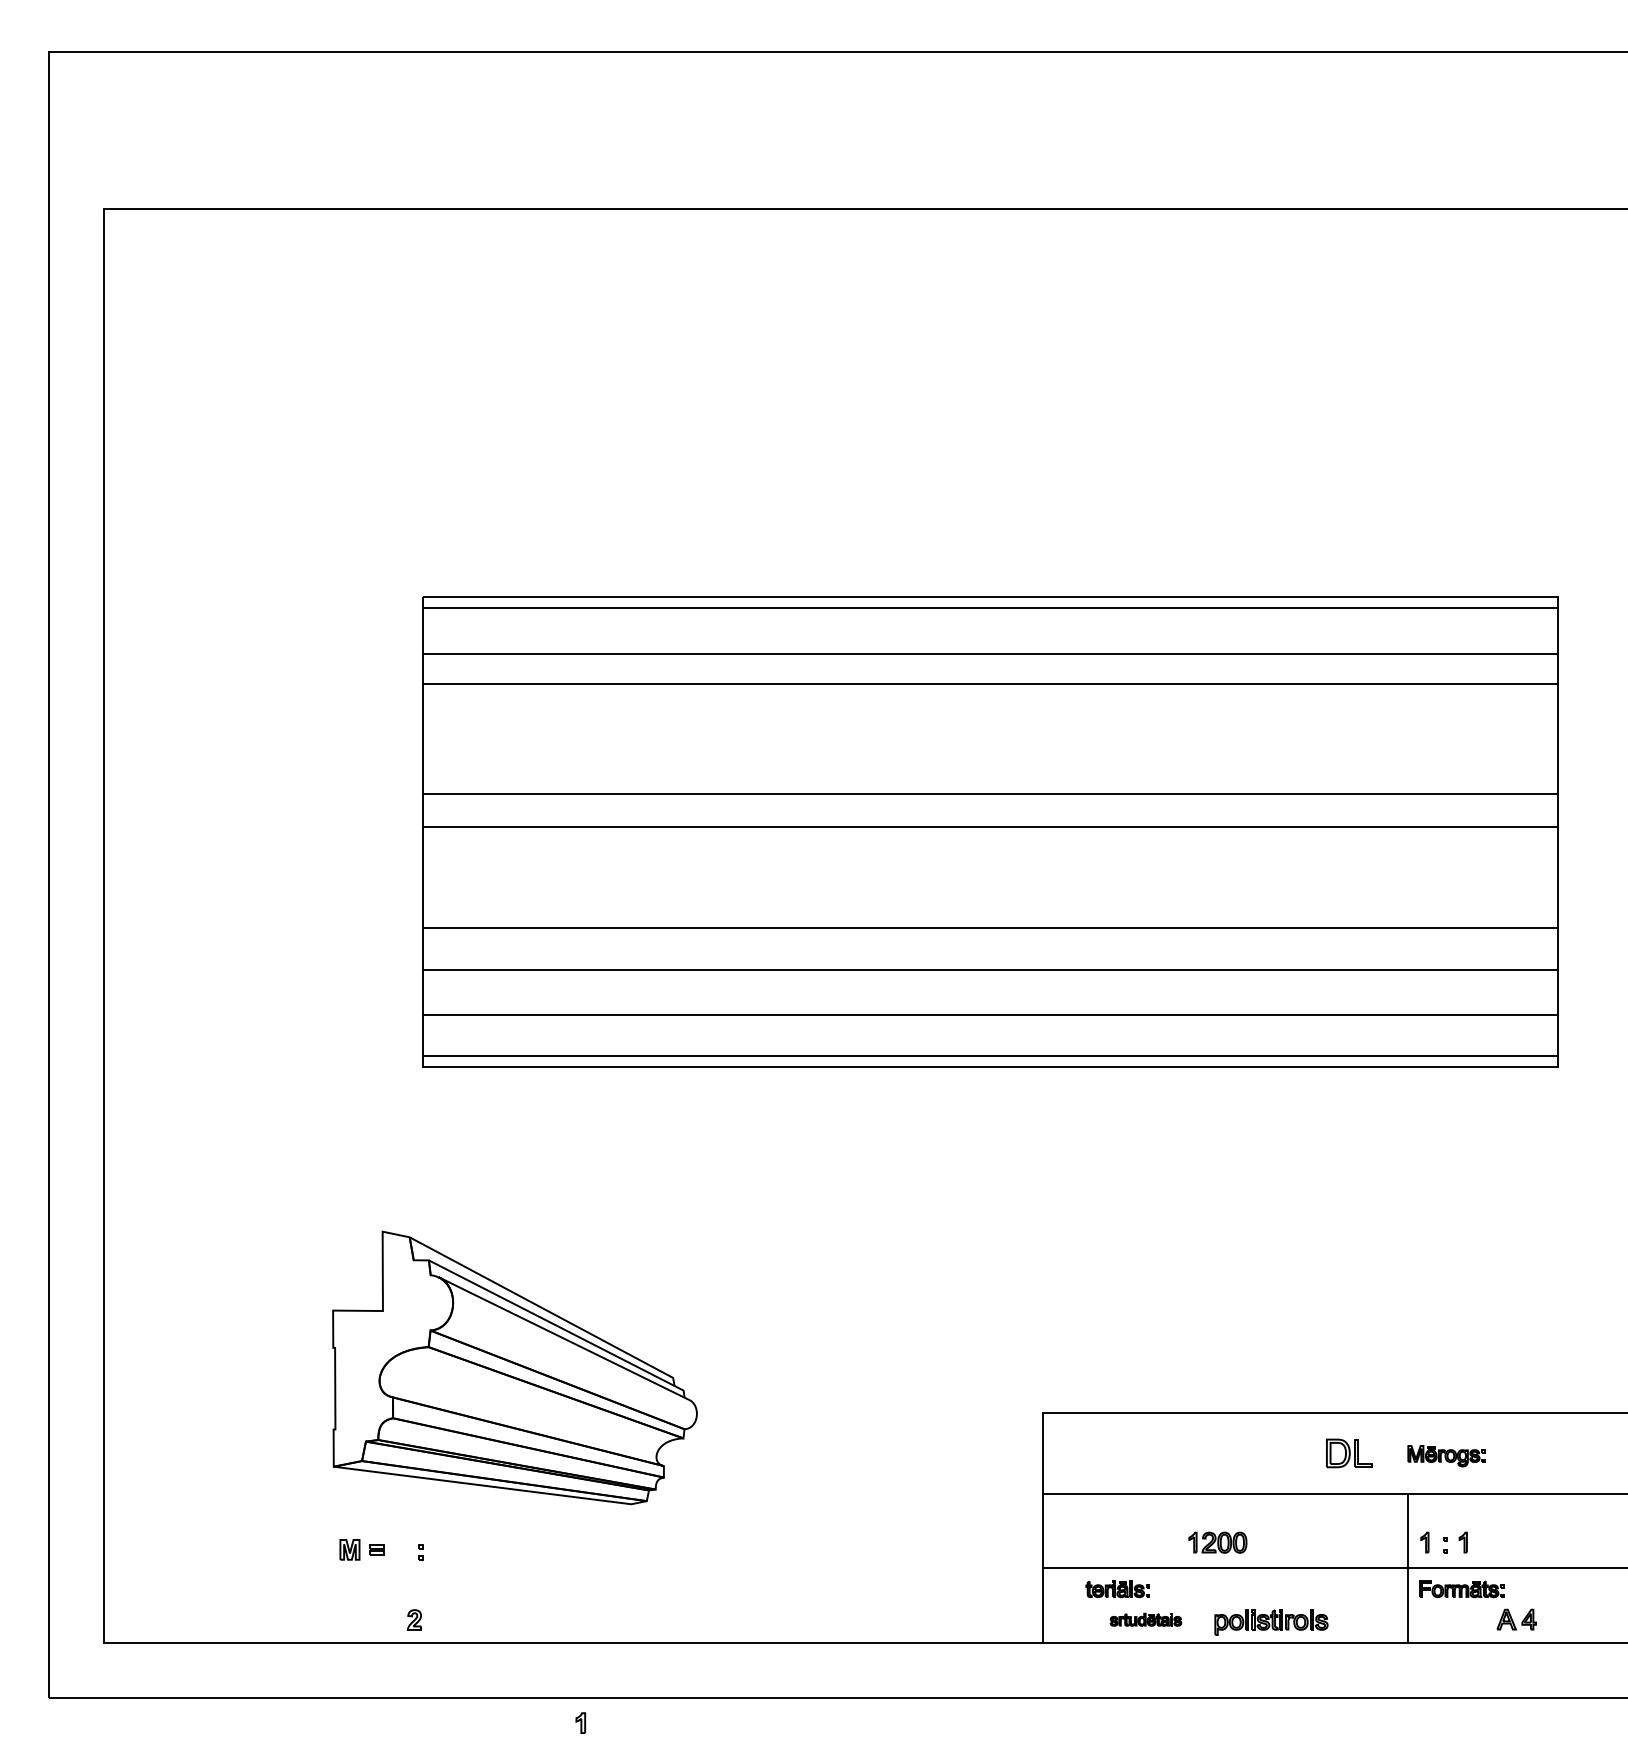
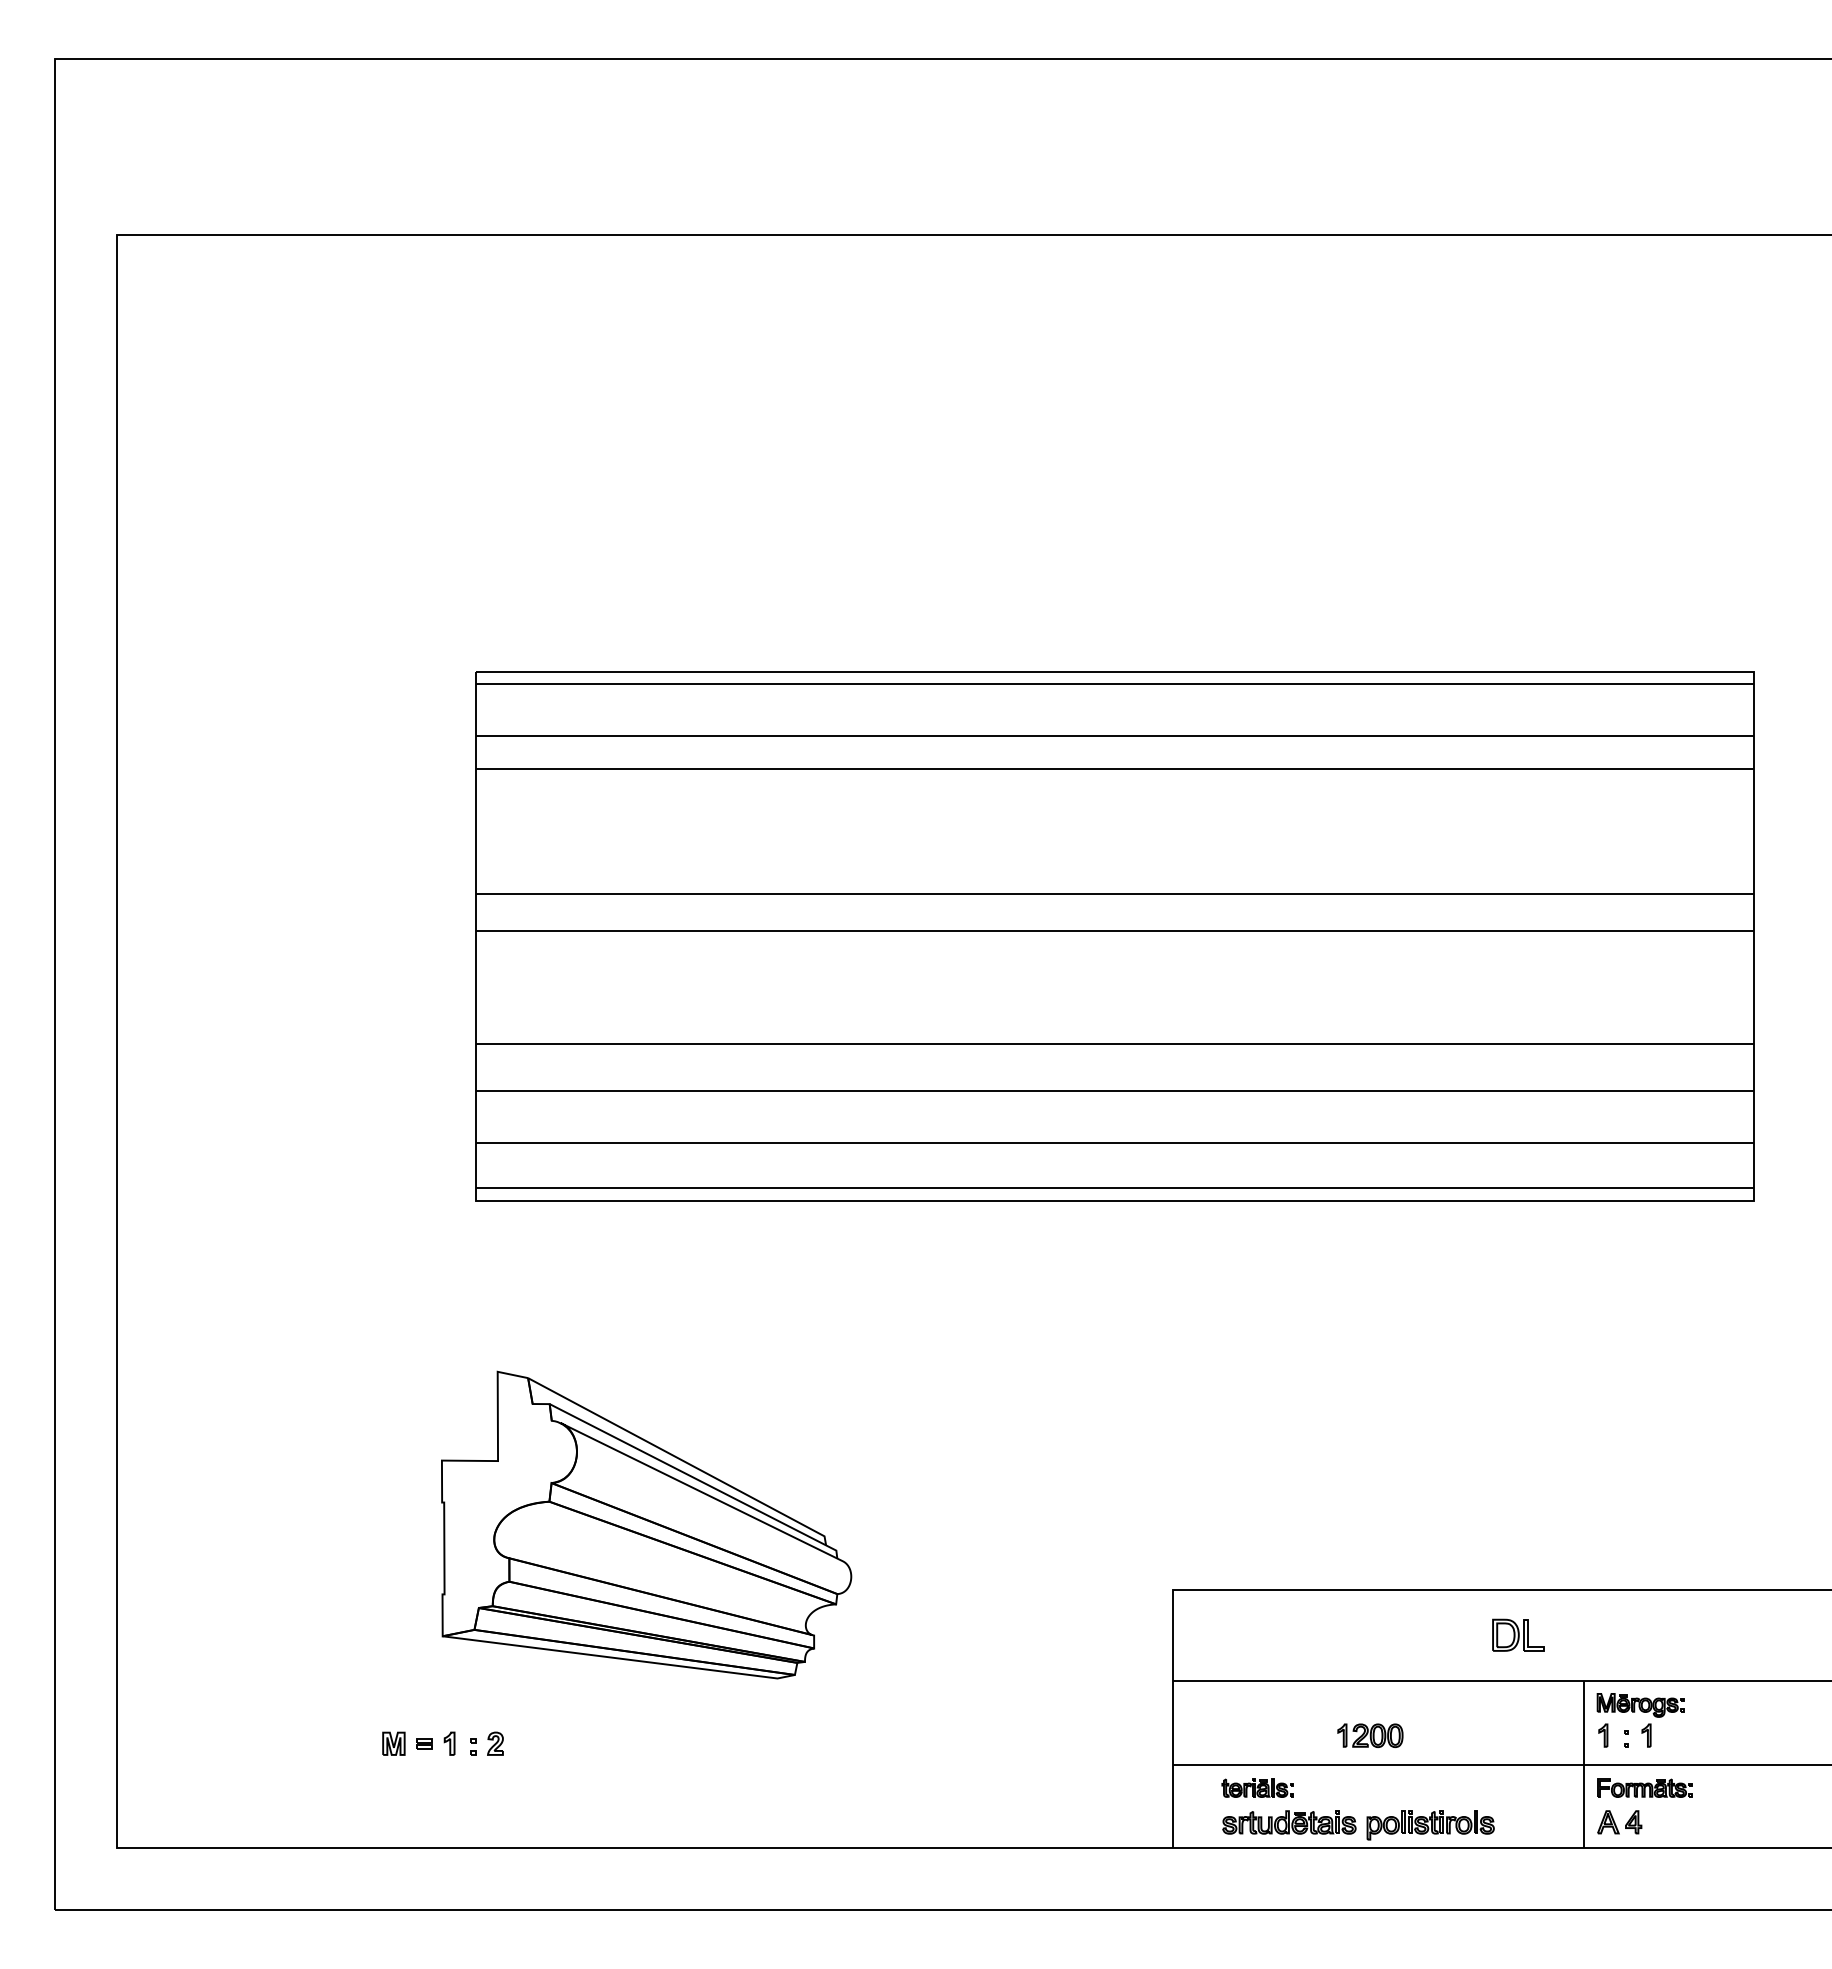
part: (514, 1367) -> (646, 1524), moved
part: (1446, 1456) -> (1640, 1705), moved
part: (414, 1619) -> (495, 1743), moved
part: (1145, 1619) -> (1289, 1822), size x1.67
part: (1516, 1619) -> (1619, 1822), moved
part: (580, 1722) -> (449, 1743), moved

